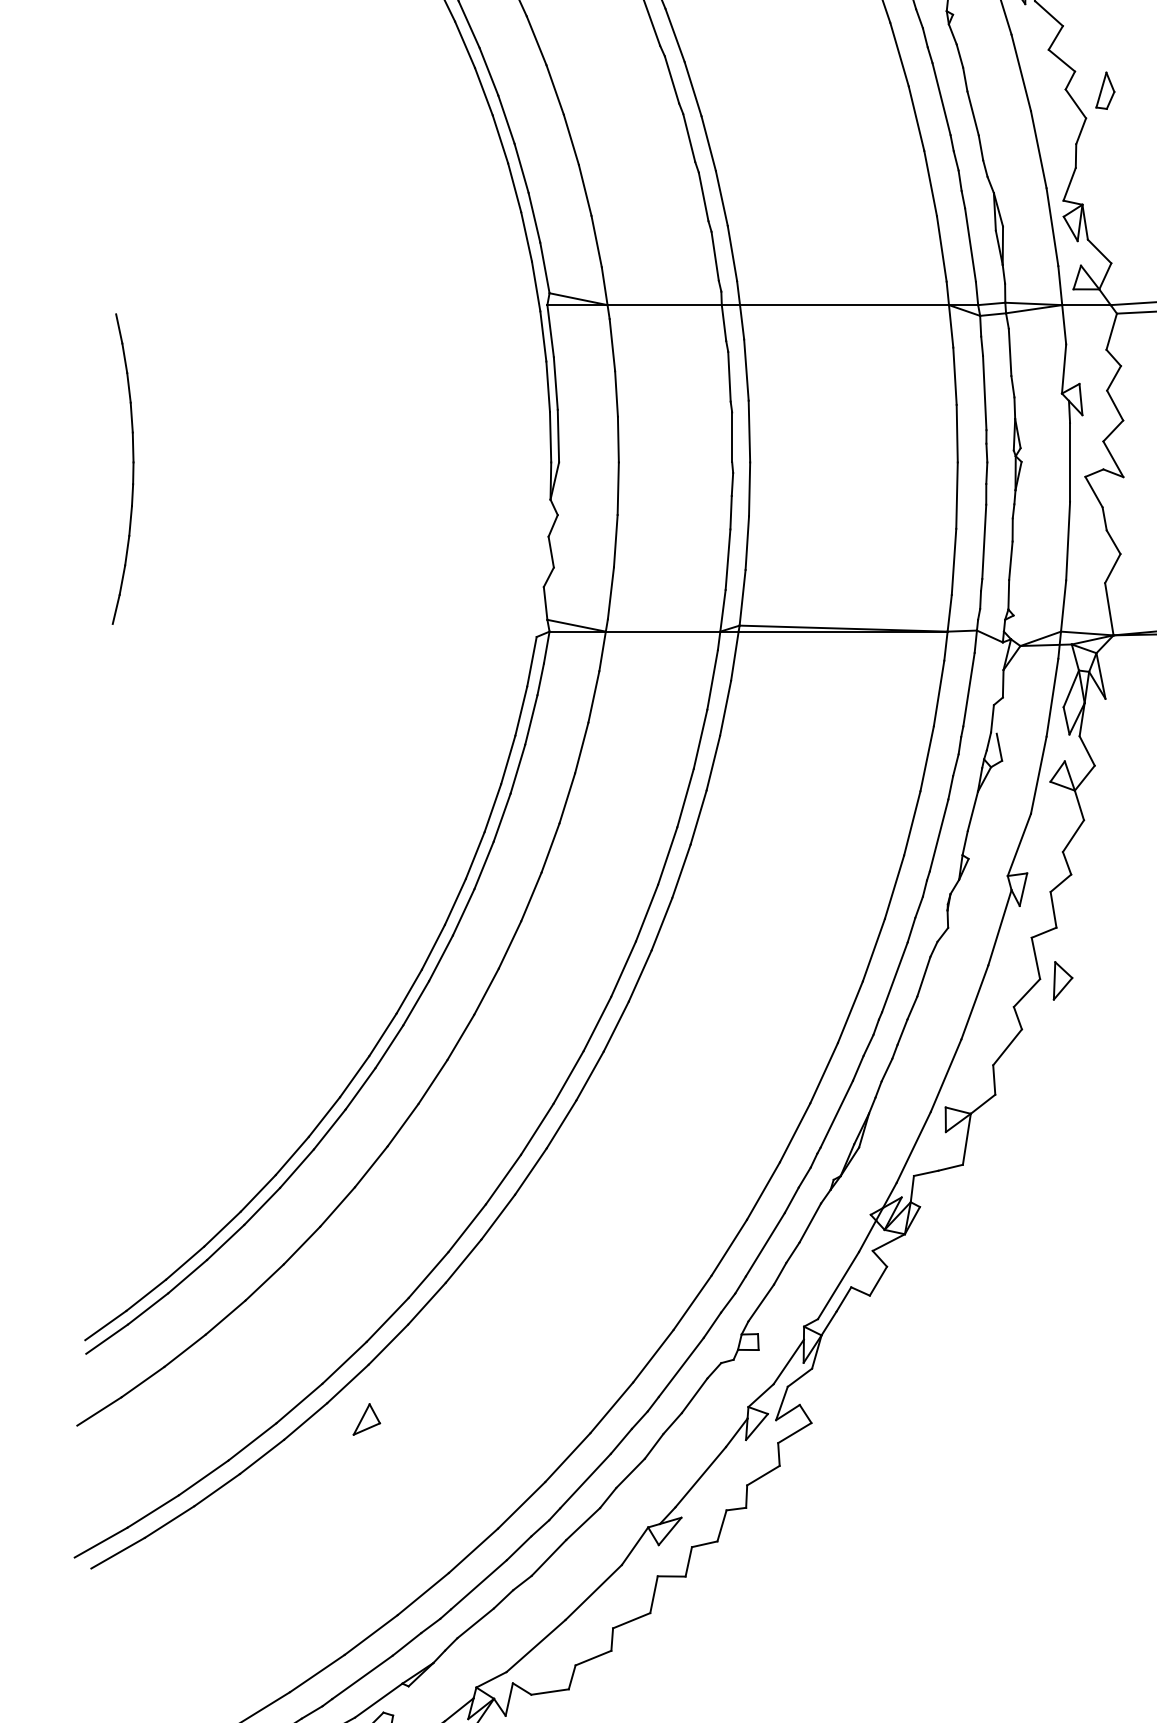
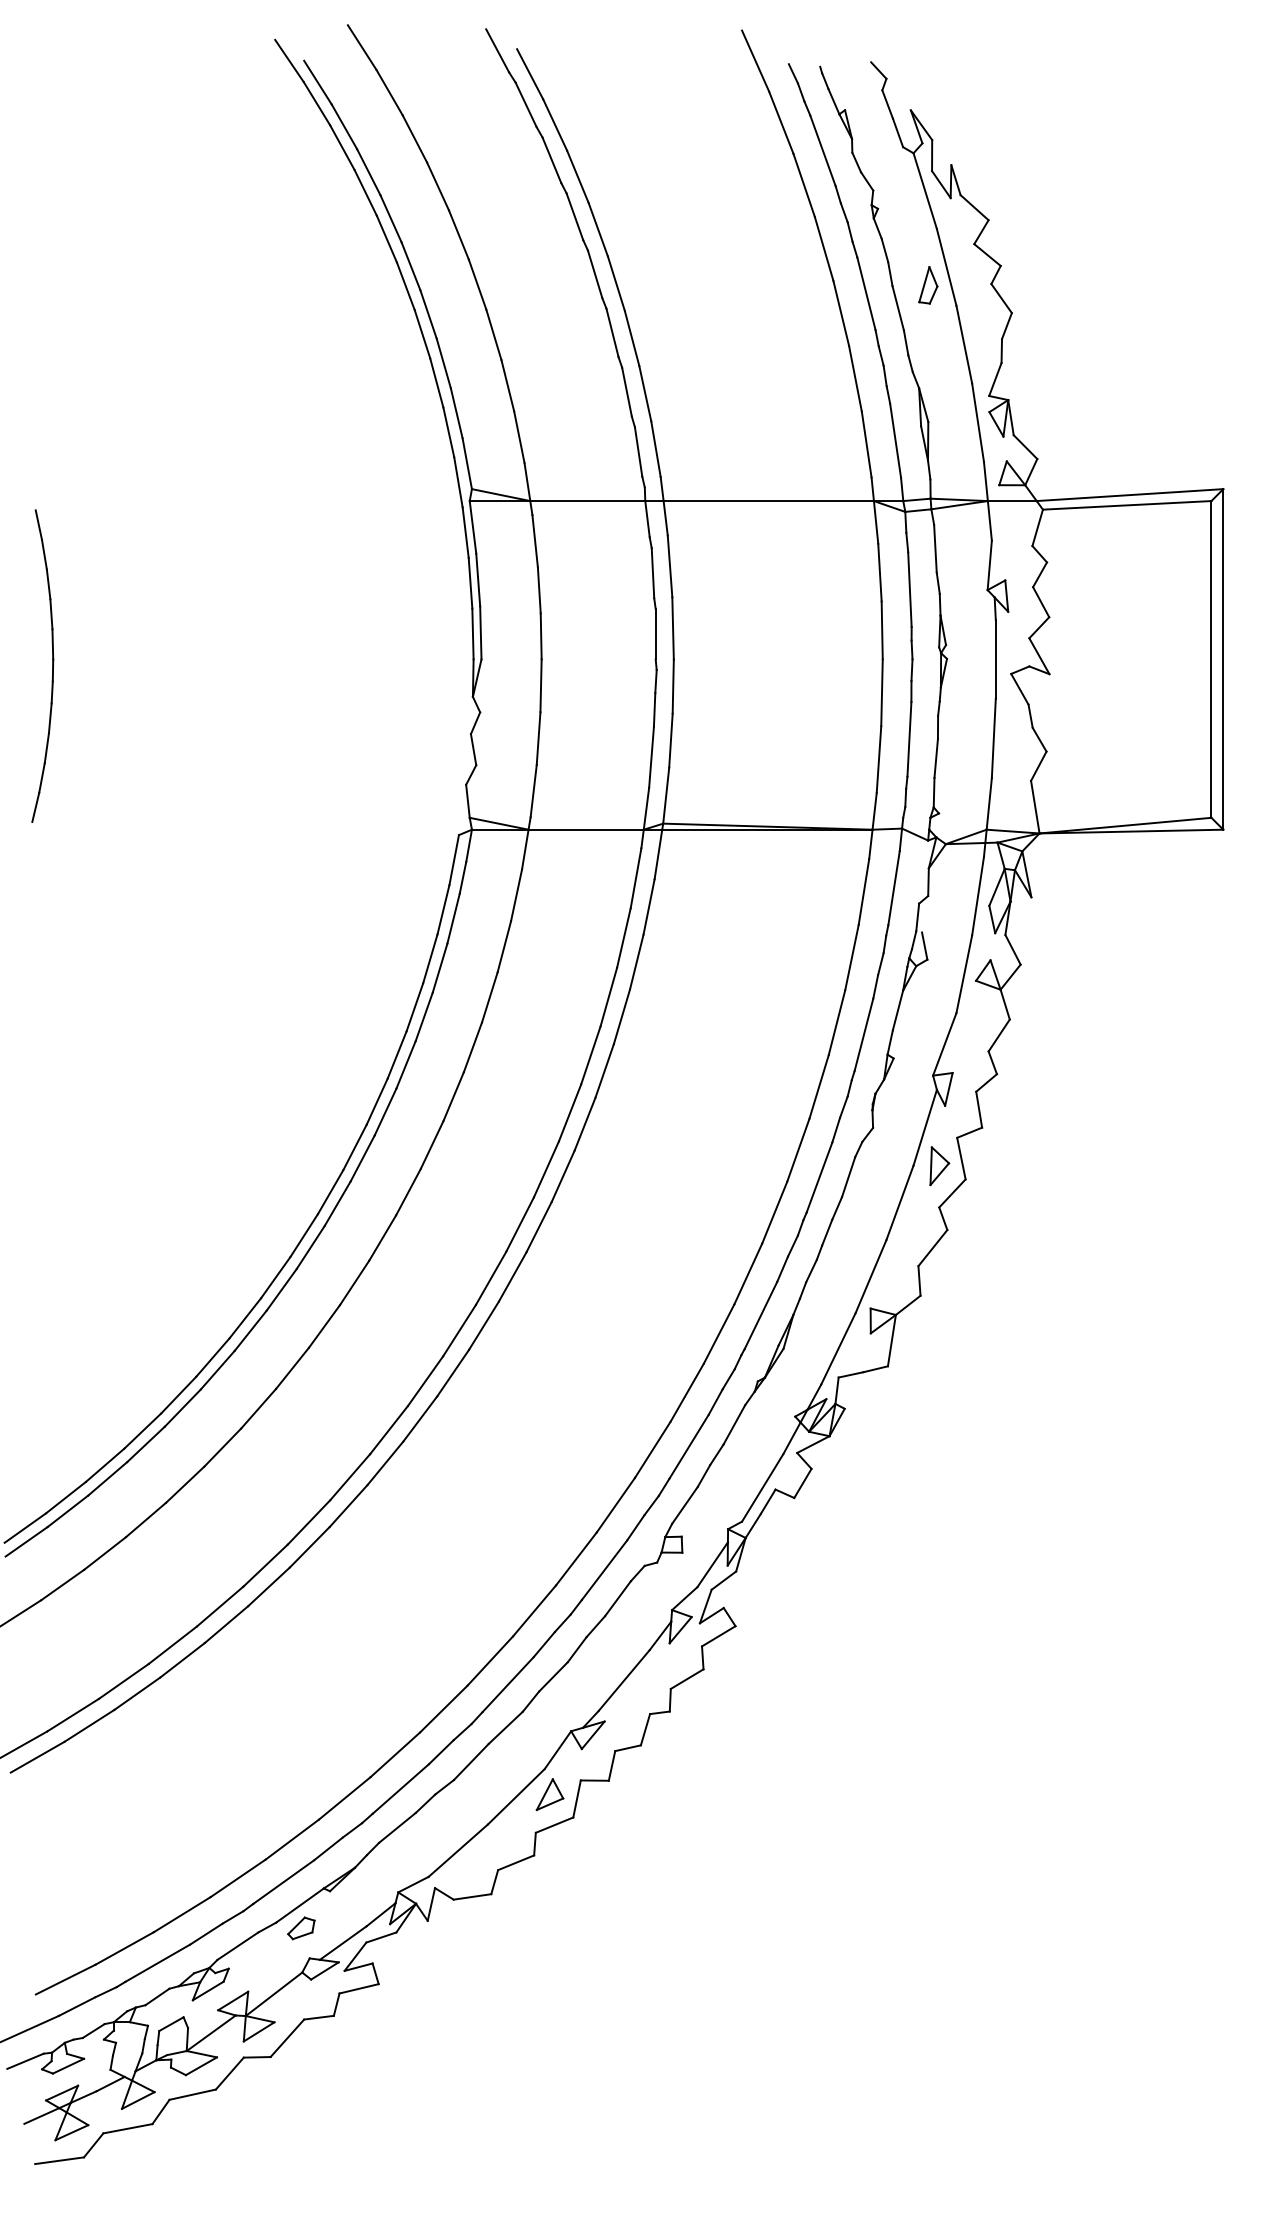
part: (1105, 90) -> (928, 285), moved
part: (1062, 981) -> (939, 1166), moved
part: (366, 1419) -> (549, 1794), moved

